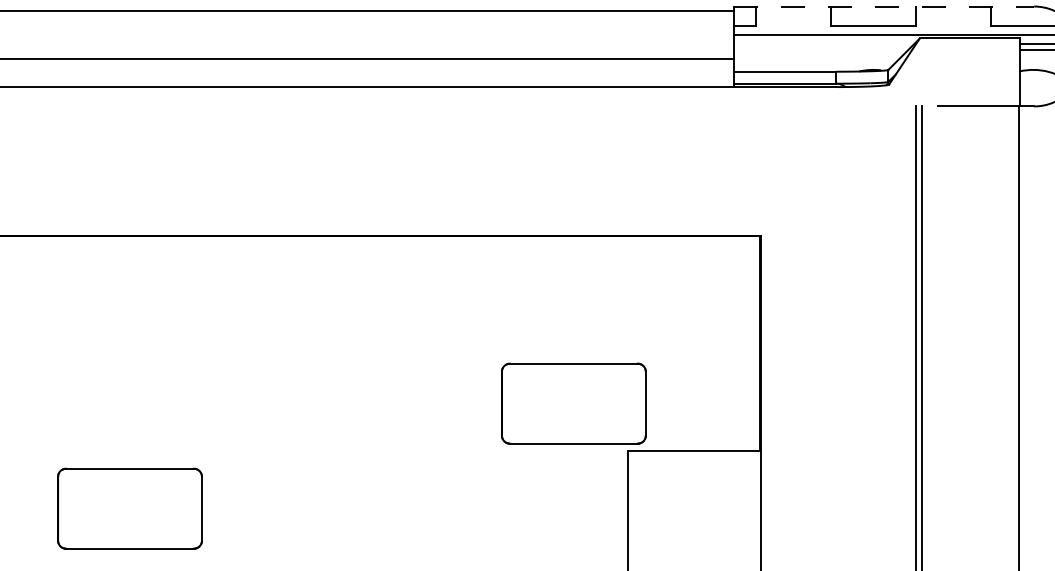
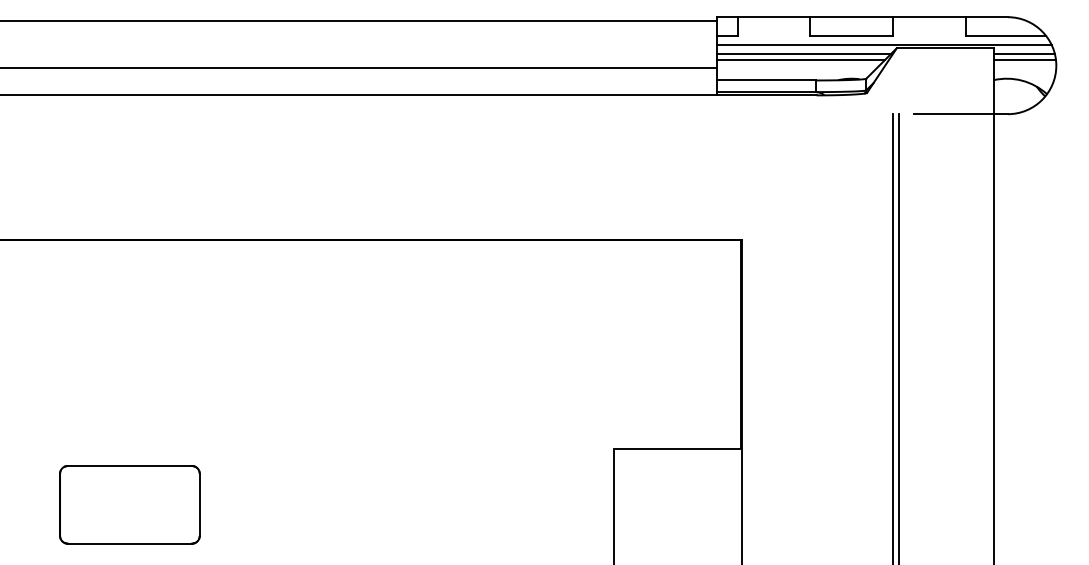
line: (884, 6) -> (862, 17), dashed -> solid
line: (823, 43) -> (803, 53), added
line: (820, 50) -> (800, 59), added
part: (573, 403) -> (560, 402), removed

